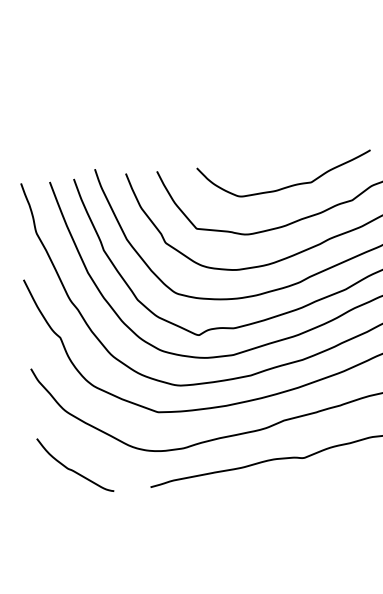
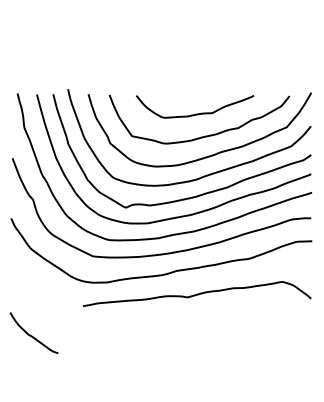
curve: (73, 469) -> (32, 335), moved

